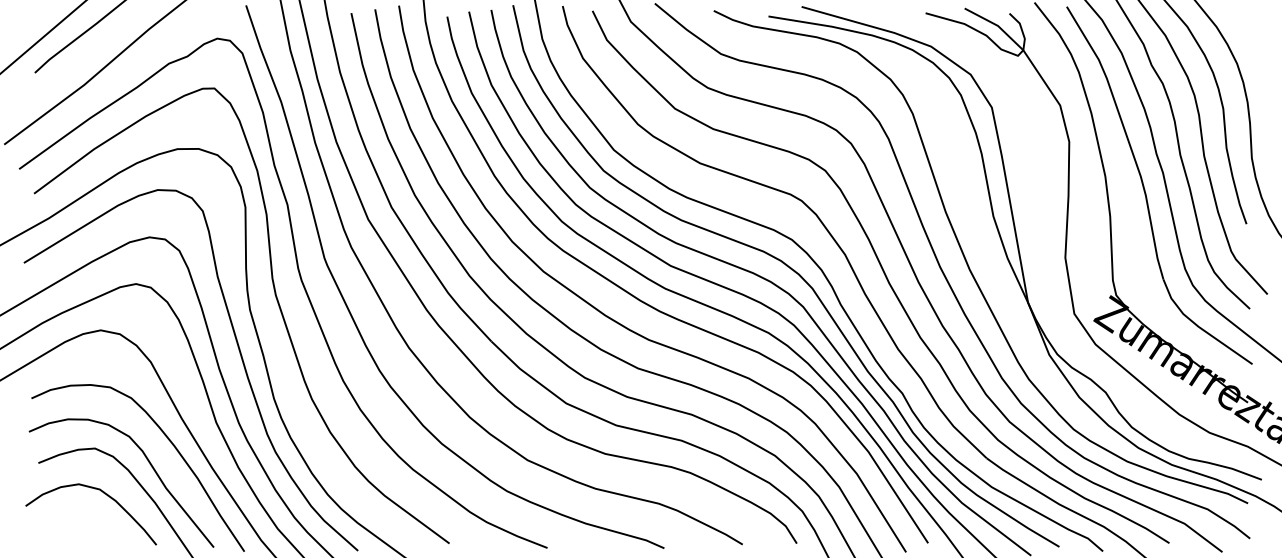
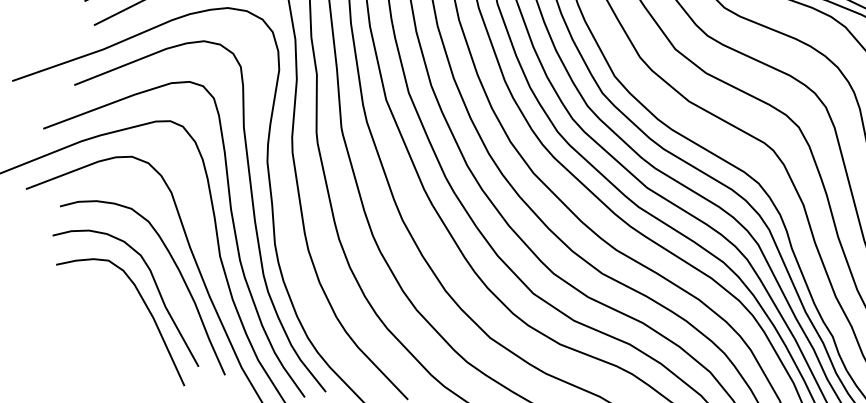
curve: (104, 494) -> (109, 302), removed

